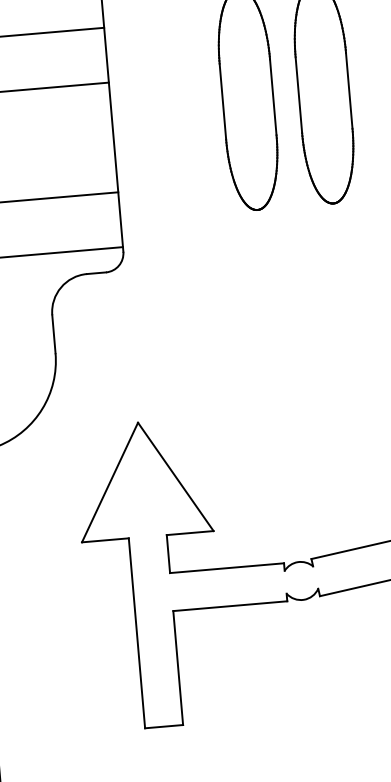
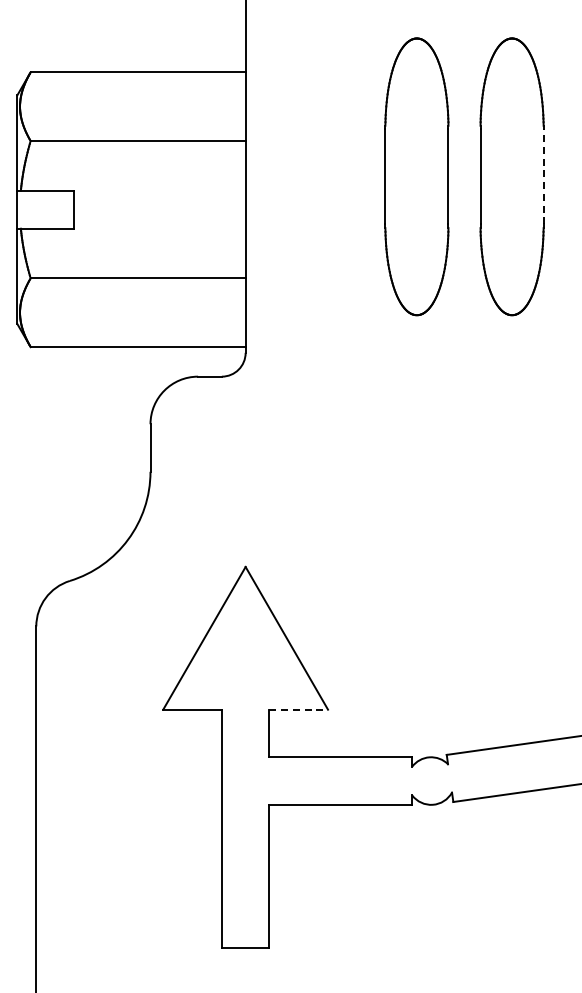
line: (349, 90) -> (543, 176), solid -> dashed
line: (190, 532) -> (299, 709), solid -> dashed

